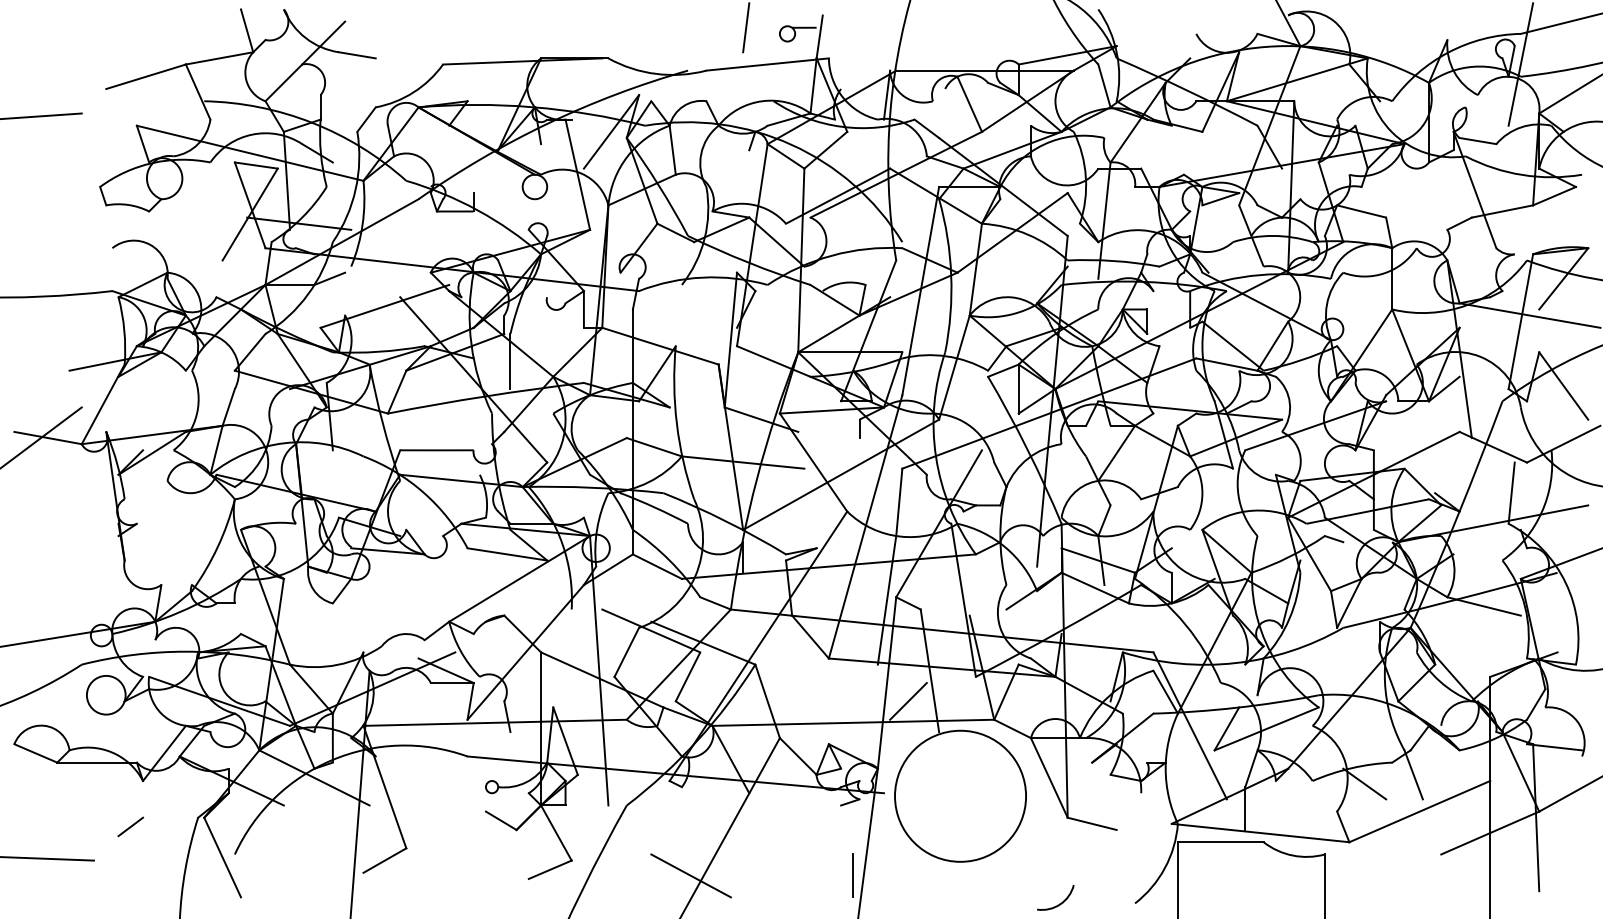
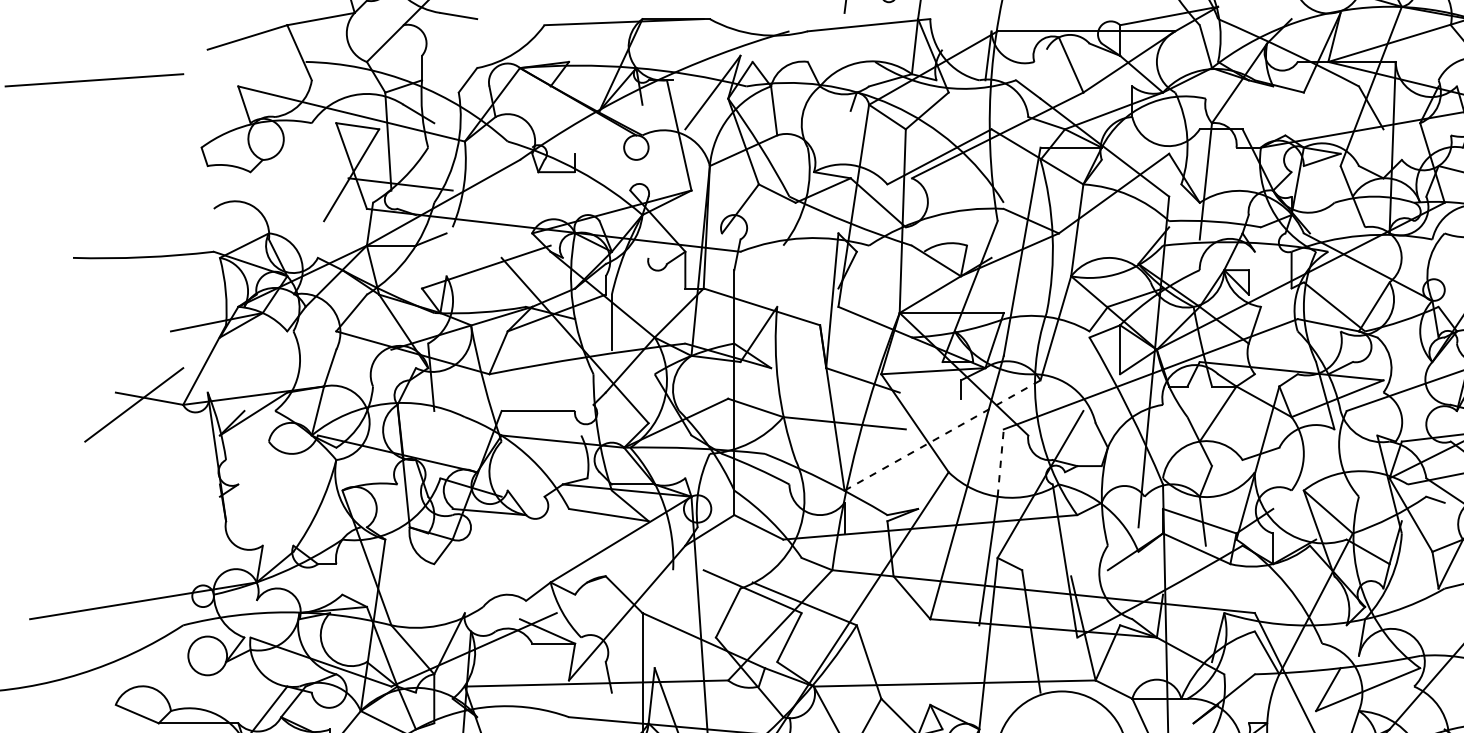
line: (841, 474) -> (942, 435), solid -> dashed
line: (899, 502) -> (1000, 463), solid -> dashed
line: (908, 701) -> (1009, 662), removed

